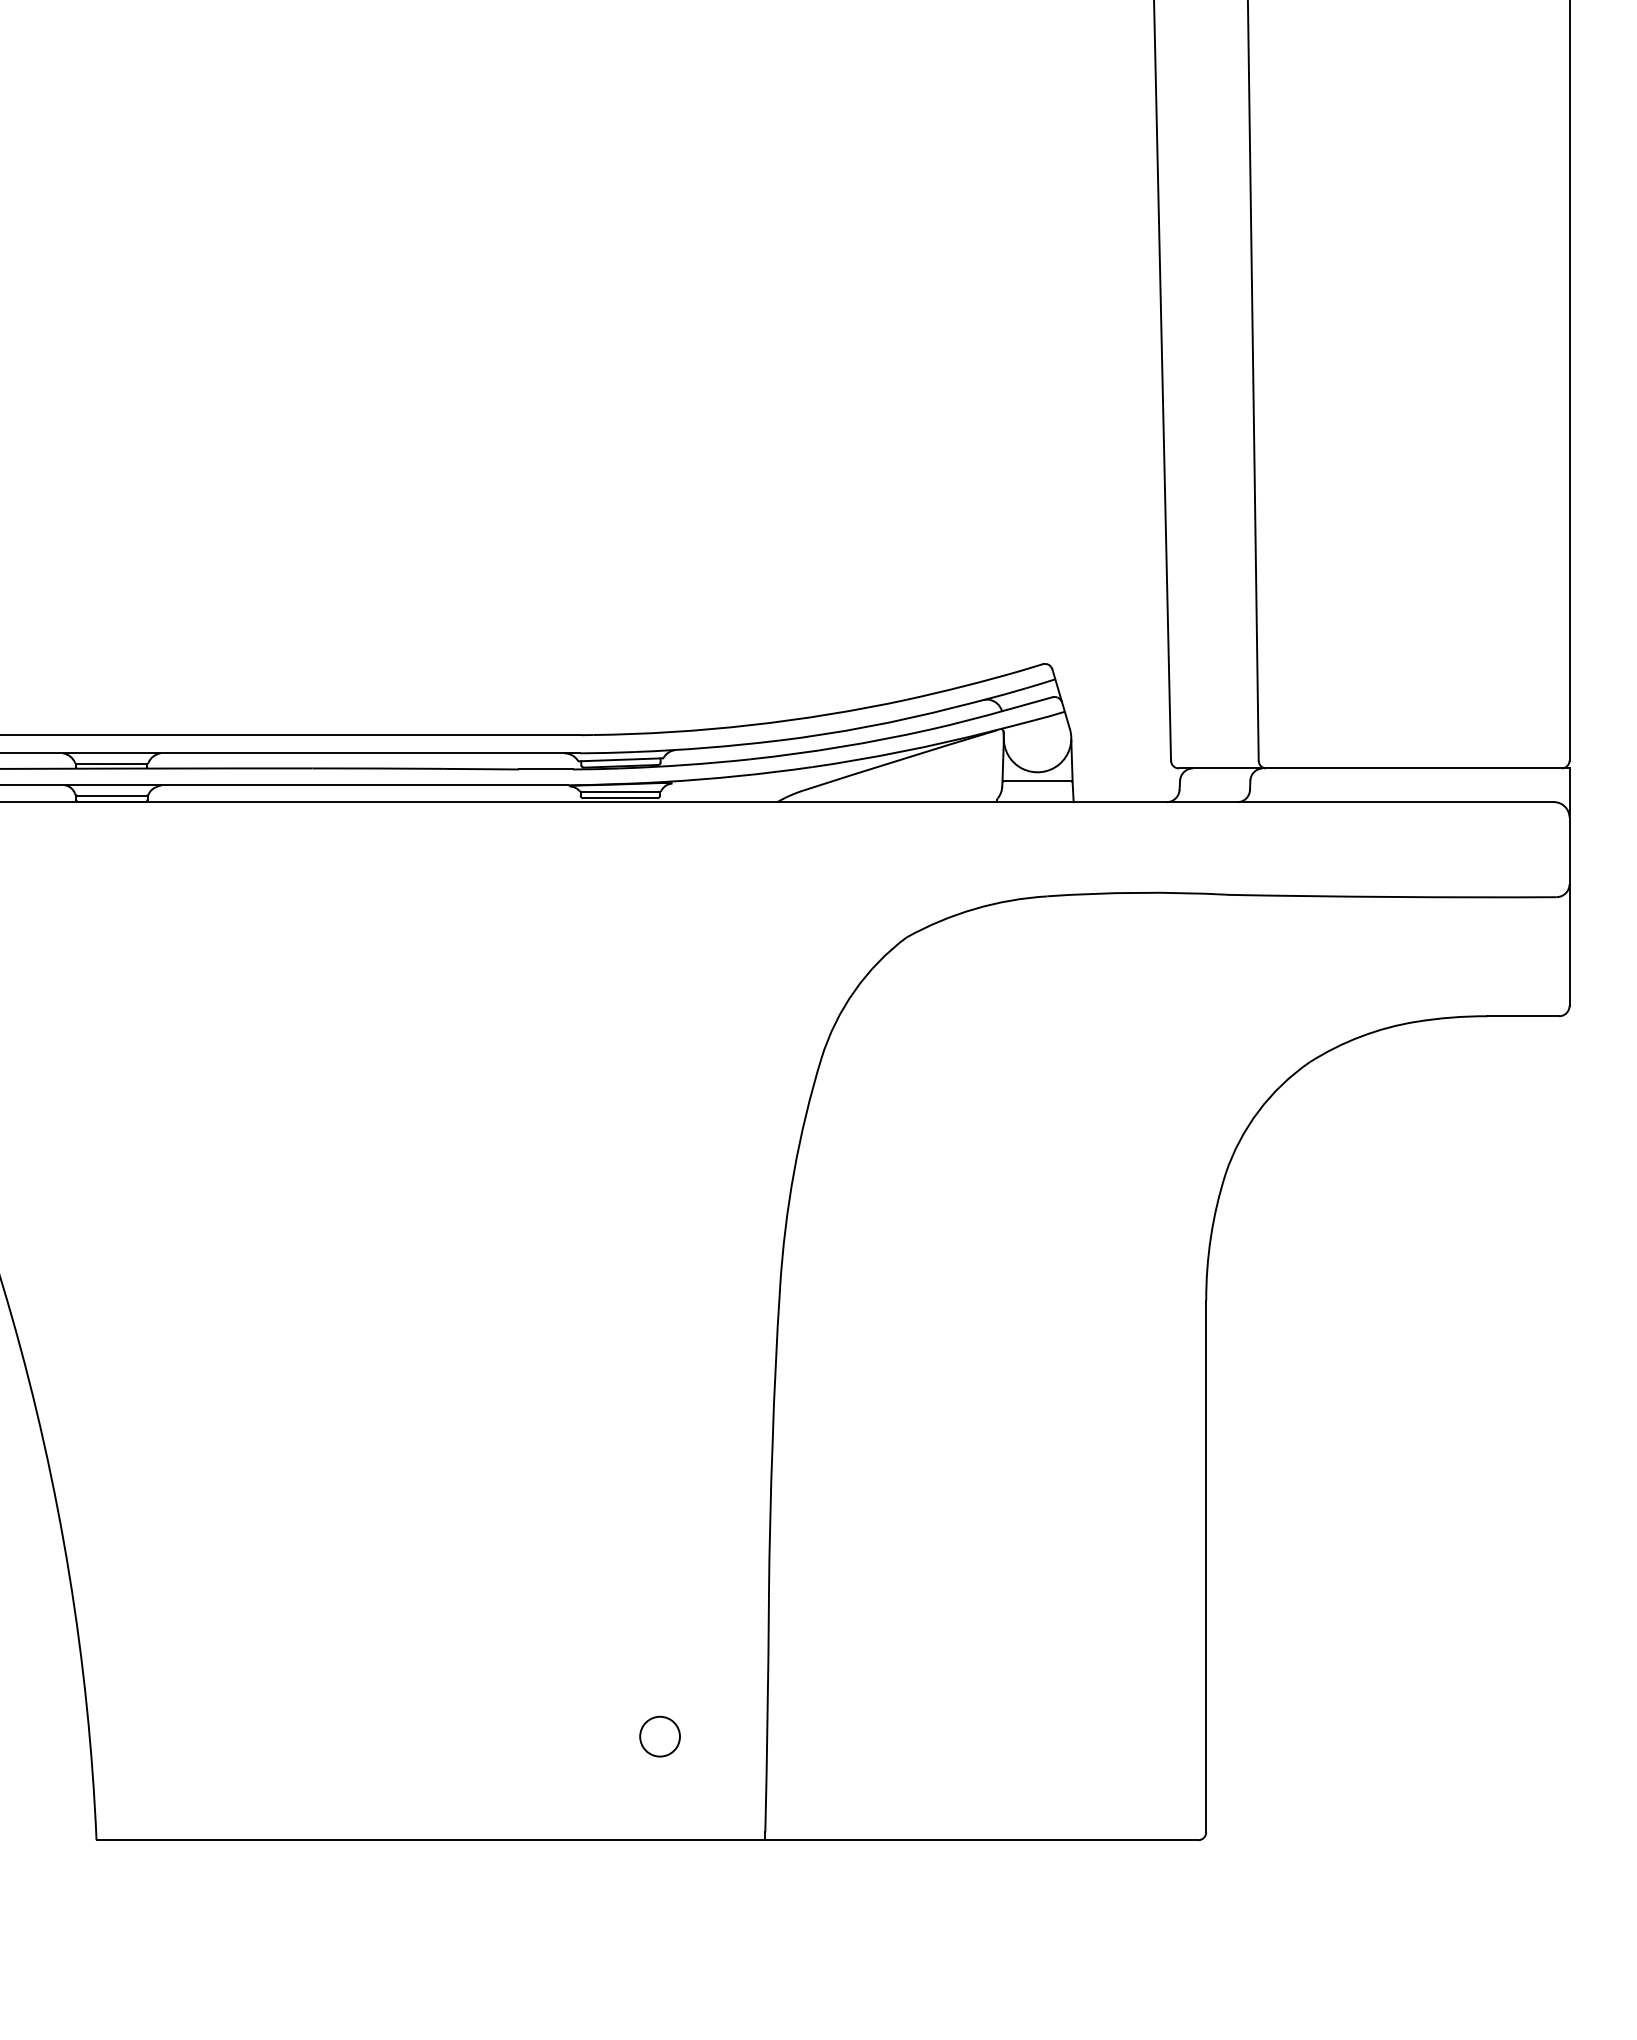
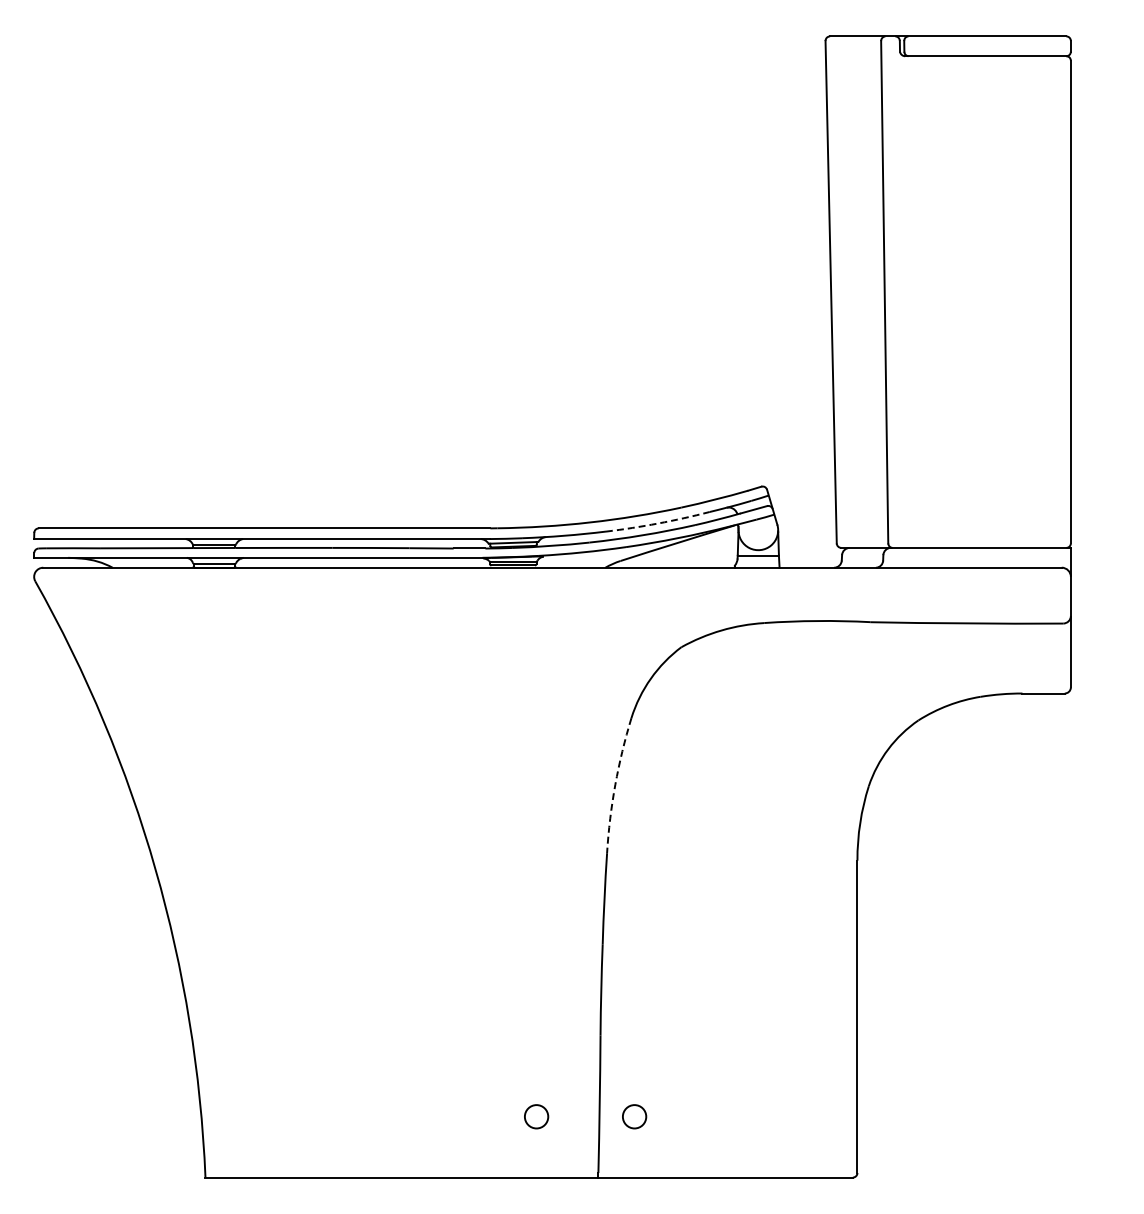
arc: (867, 726) -> (658, 523), solid -> dashed
arc: (794, 1171) -> (615, 784), solid -> dashed
circle: (826, 1736) -> (634, 1116), added

